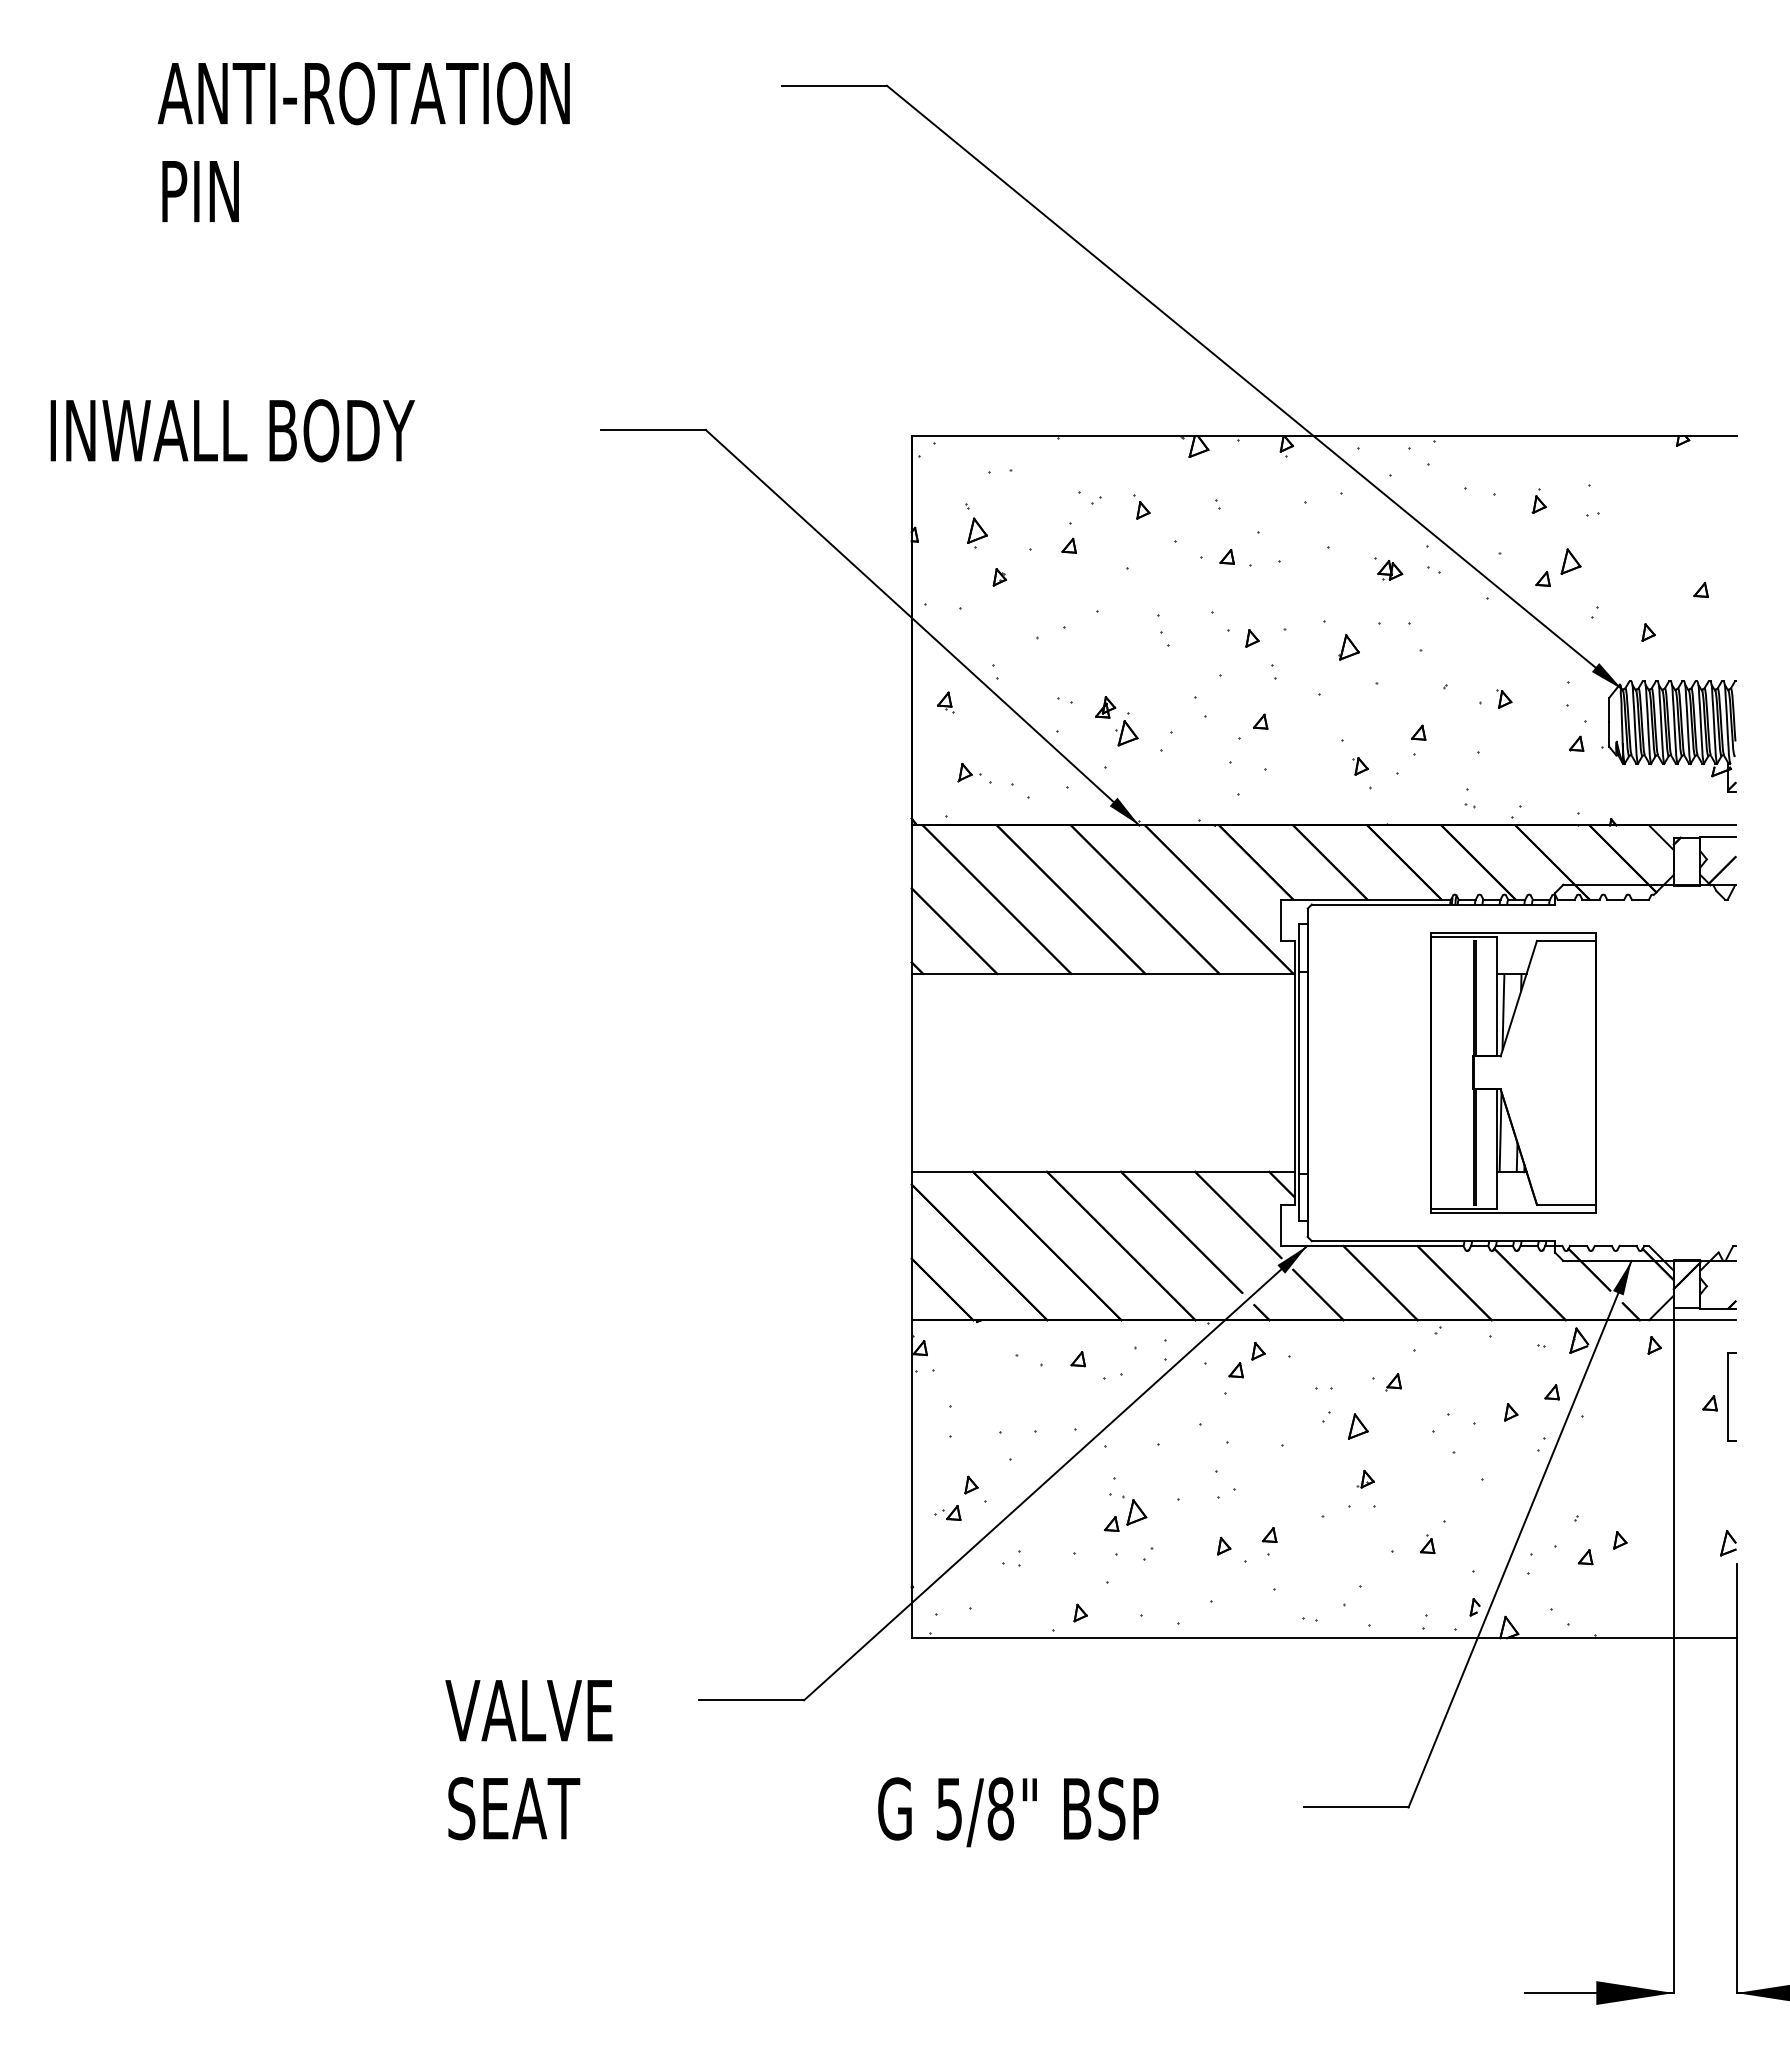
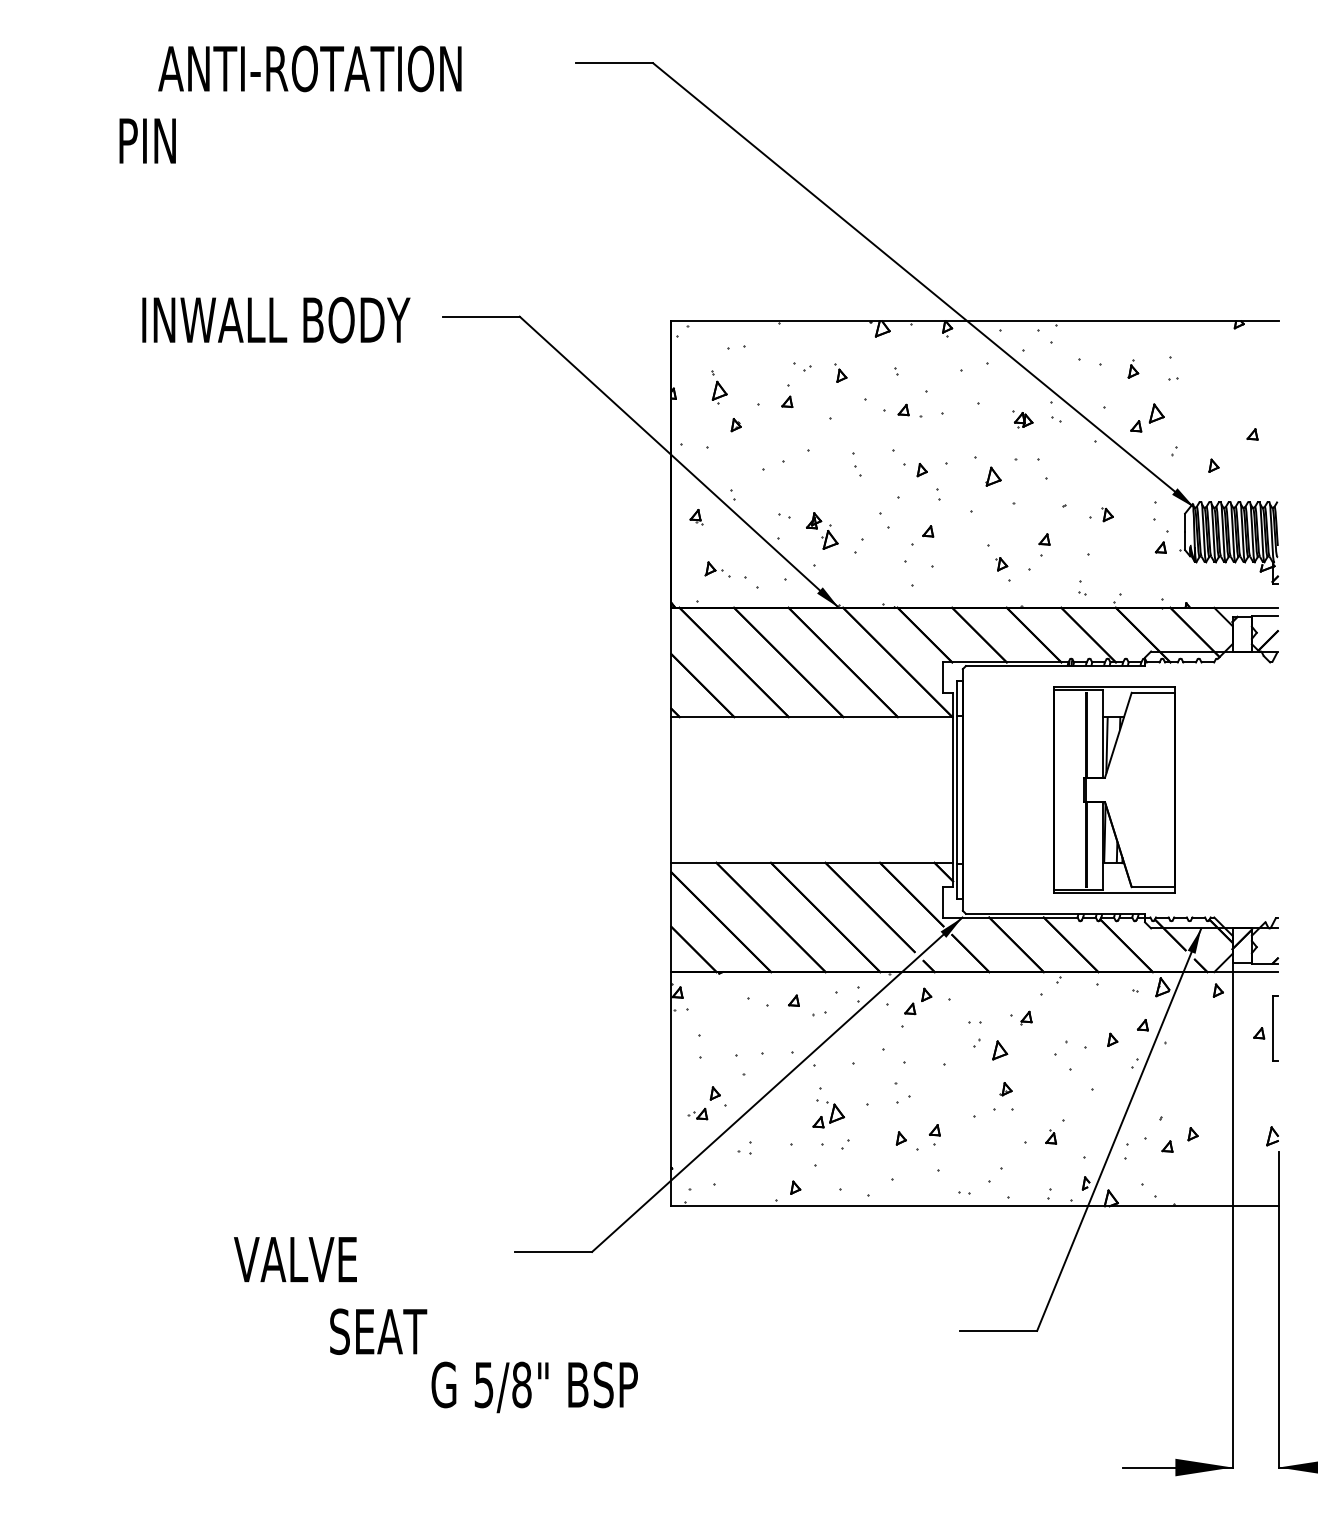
text: (363, 93) -> (309, 68), moved
text: (232, 431) -> (276, 320), moved
text: (528, 1710) -> (295, 1259), moved
text: (1017, 1812) -> (534, 1387), moved

